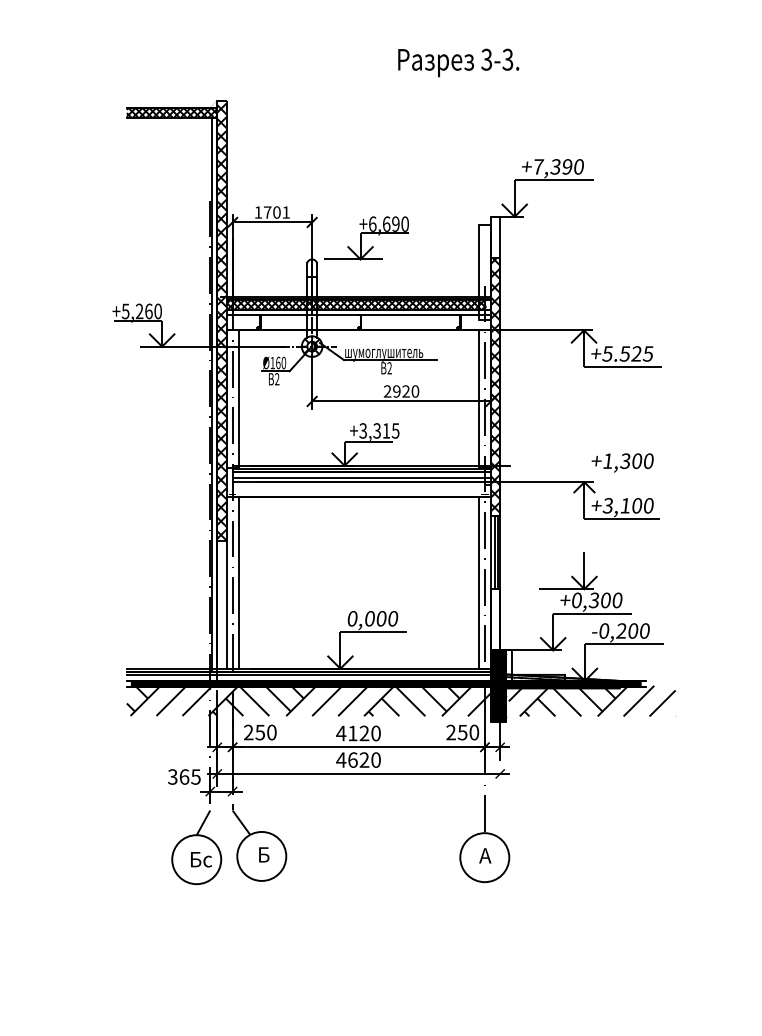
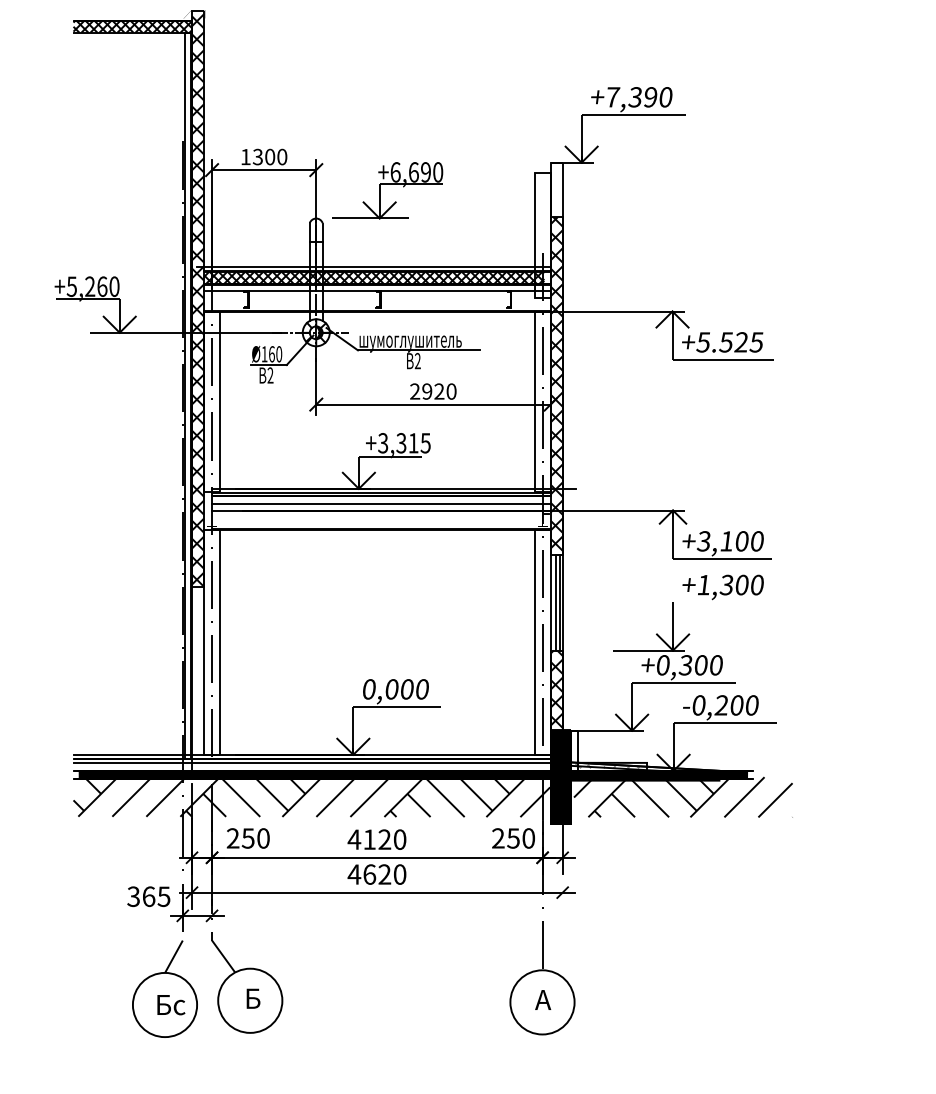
text: (276, 212) -> (269, 157), 1701 -> 1300
text: (622, 462) -> (722, 586), moved
hatch: (495, 618) -> (556, 689), added

